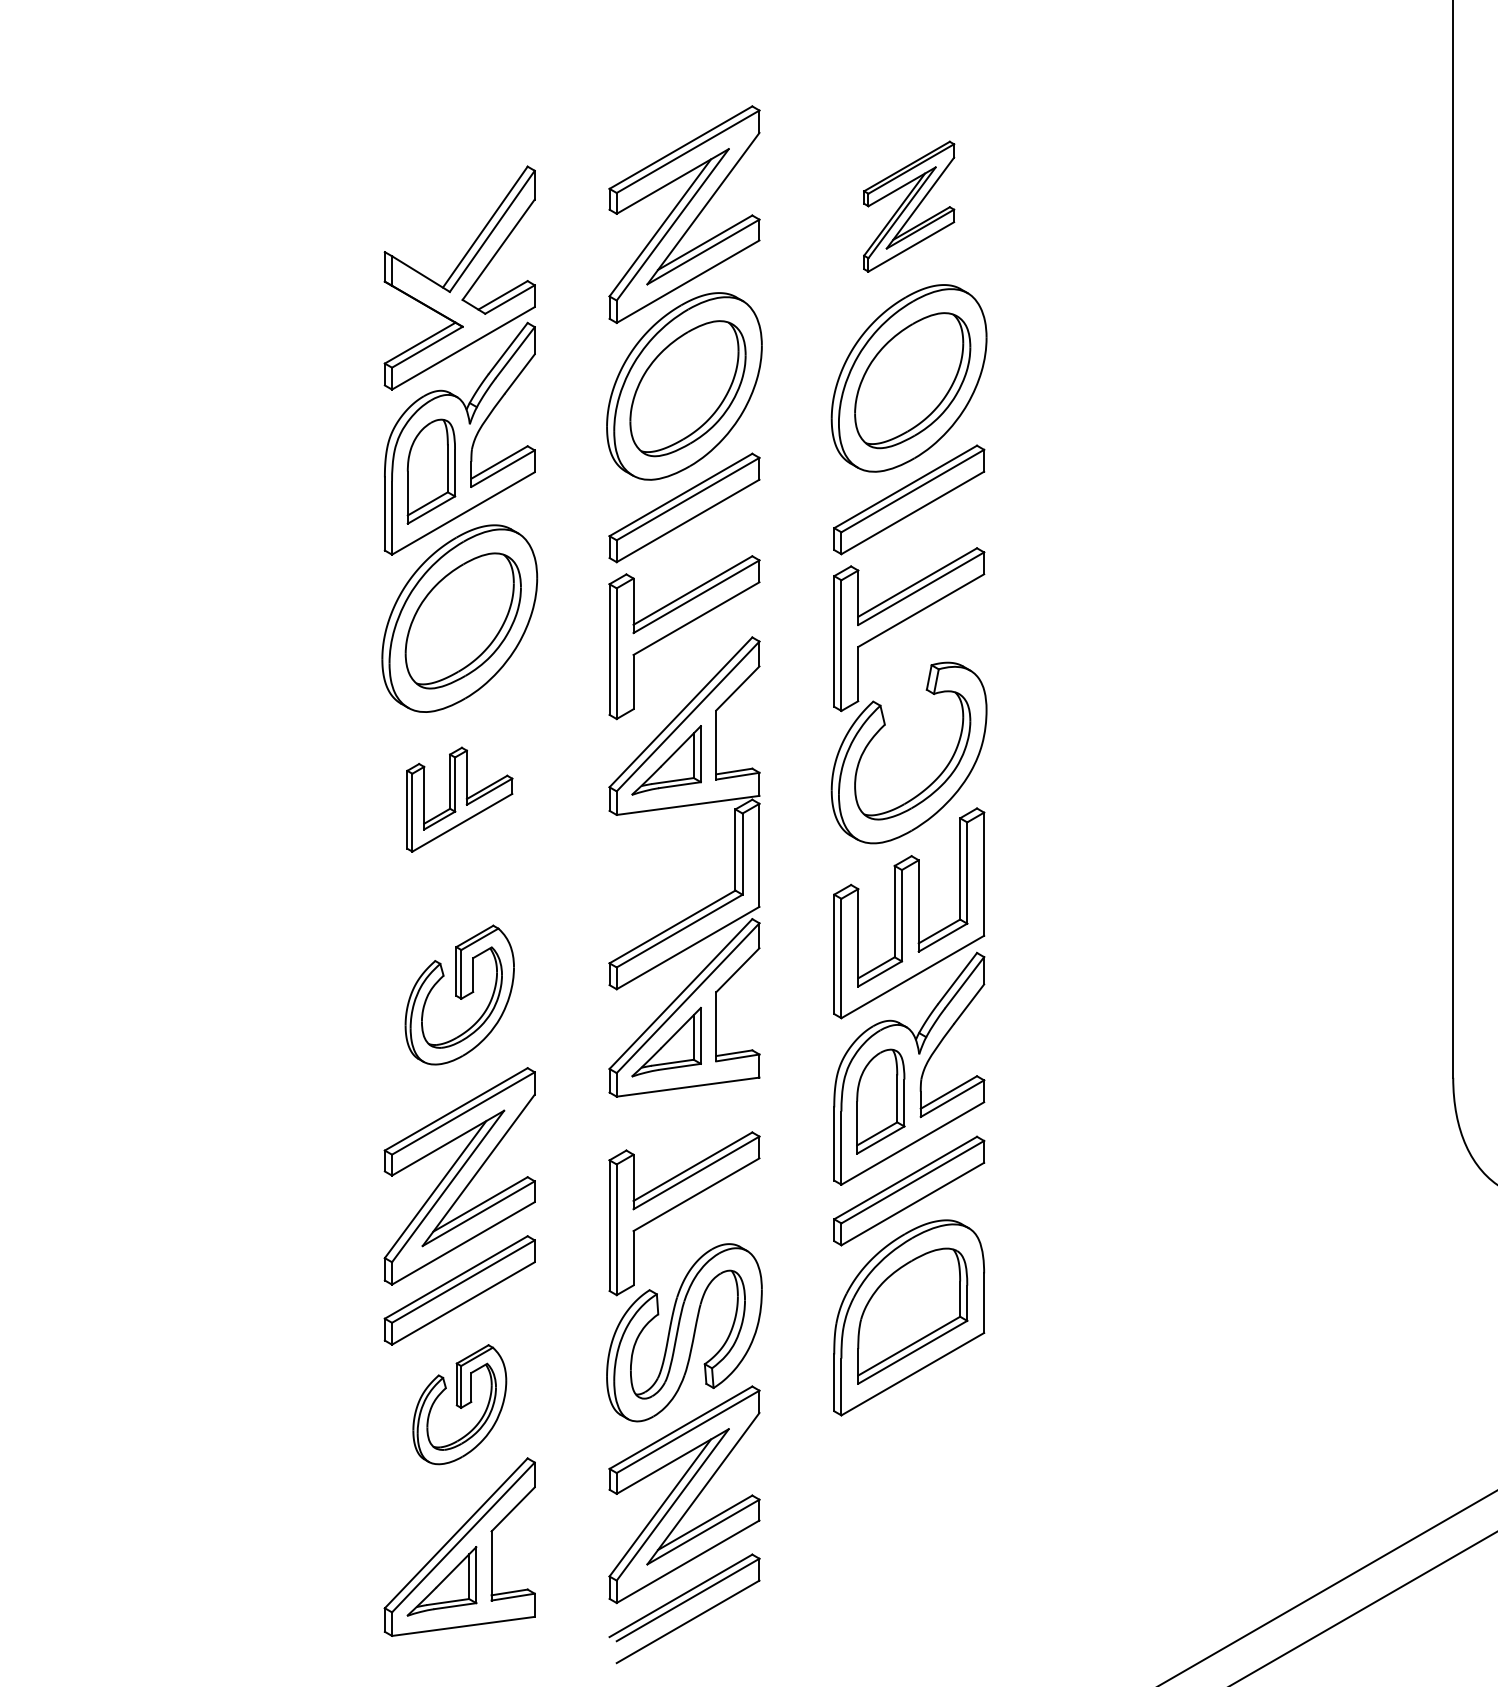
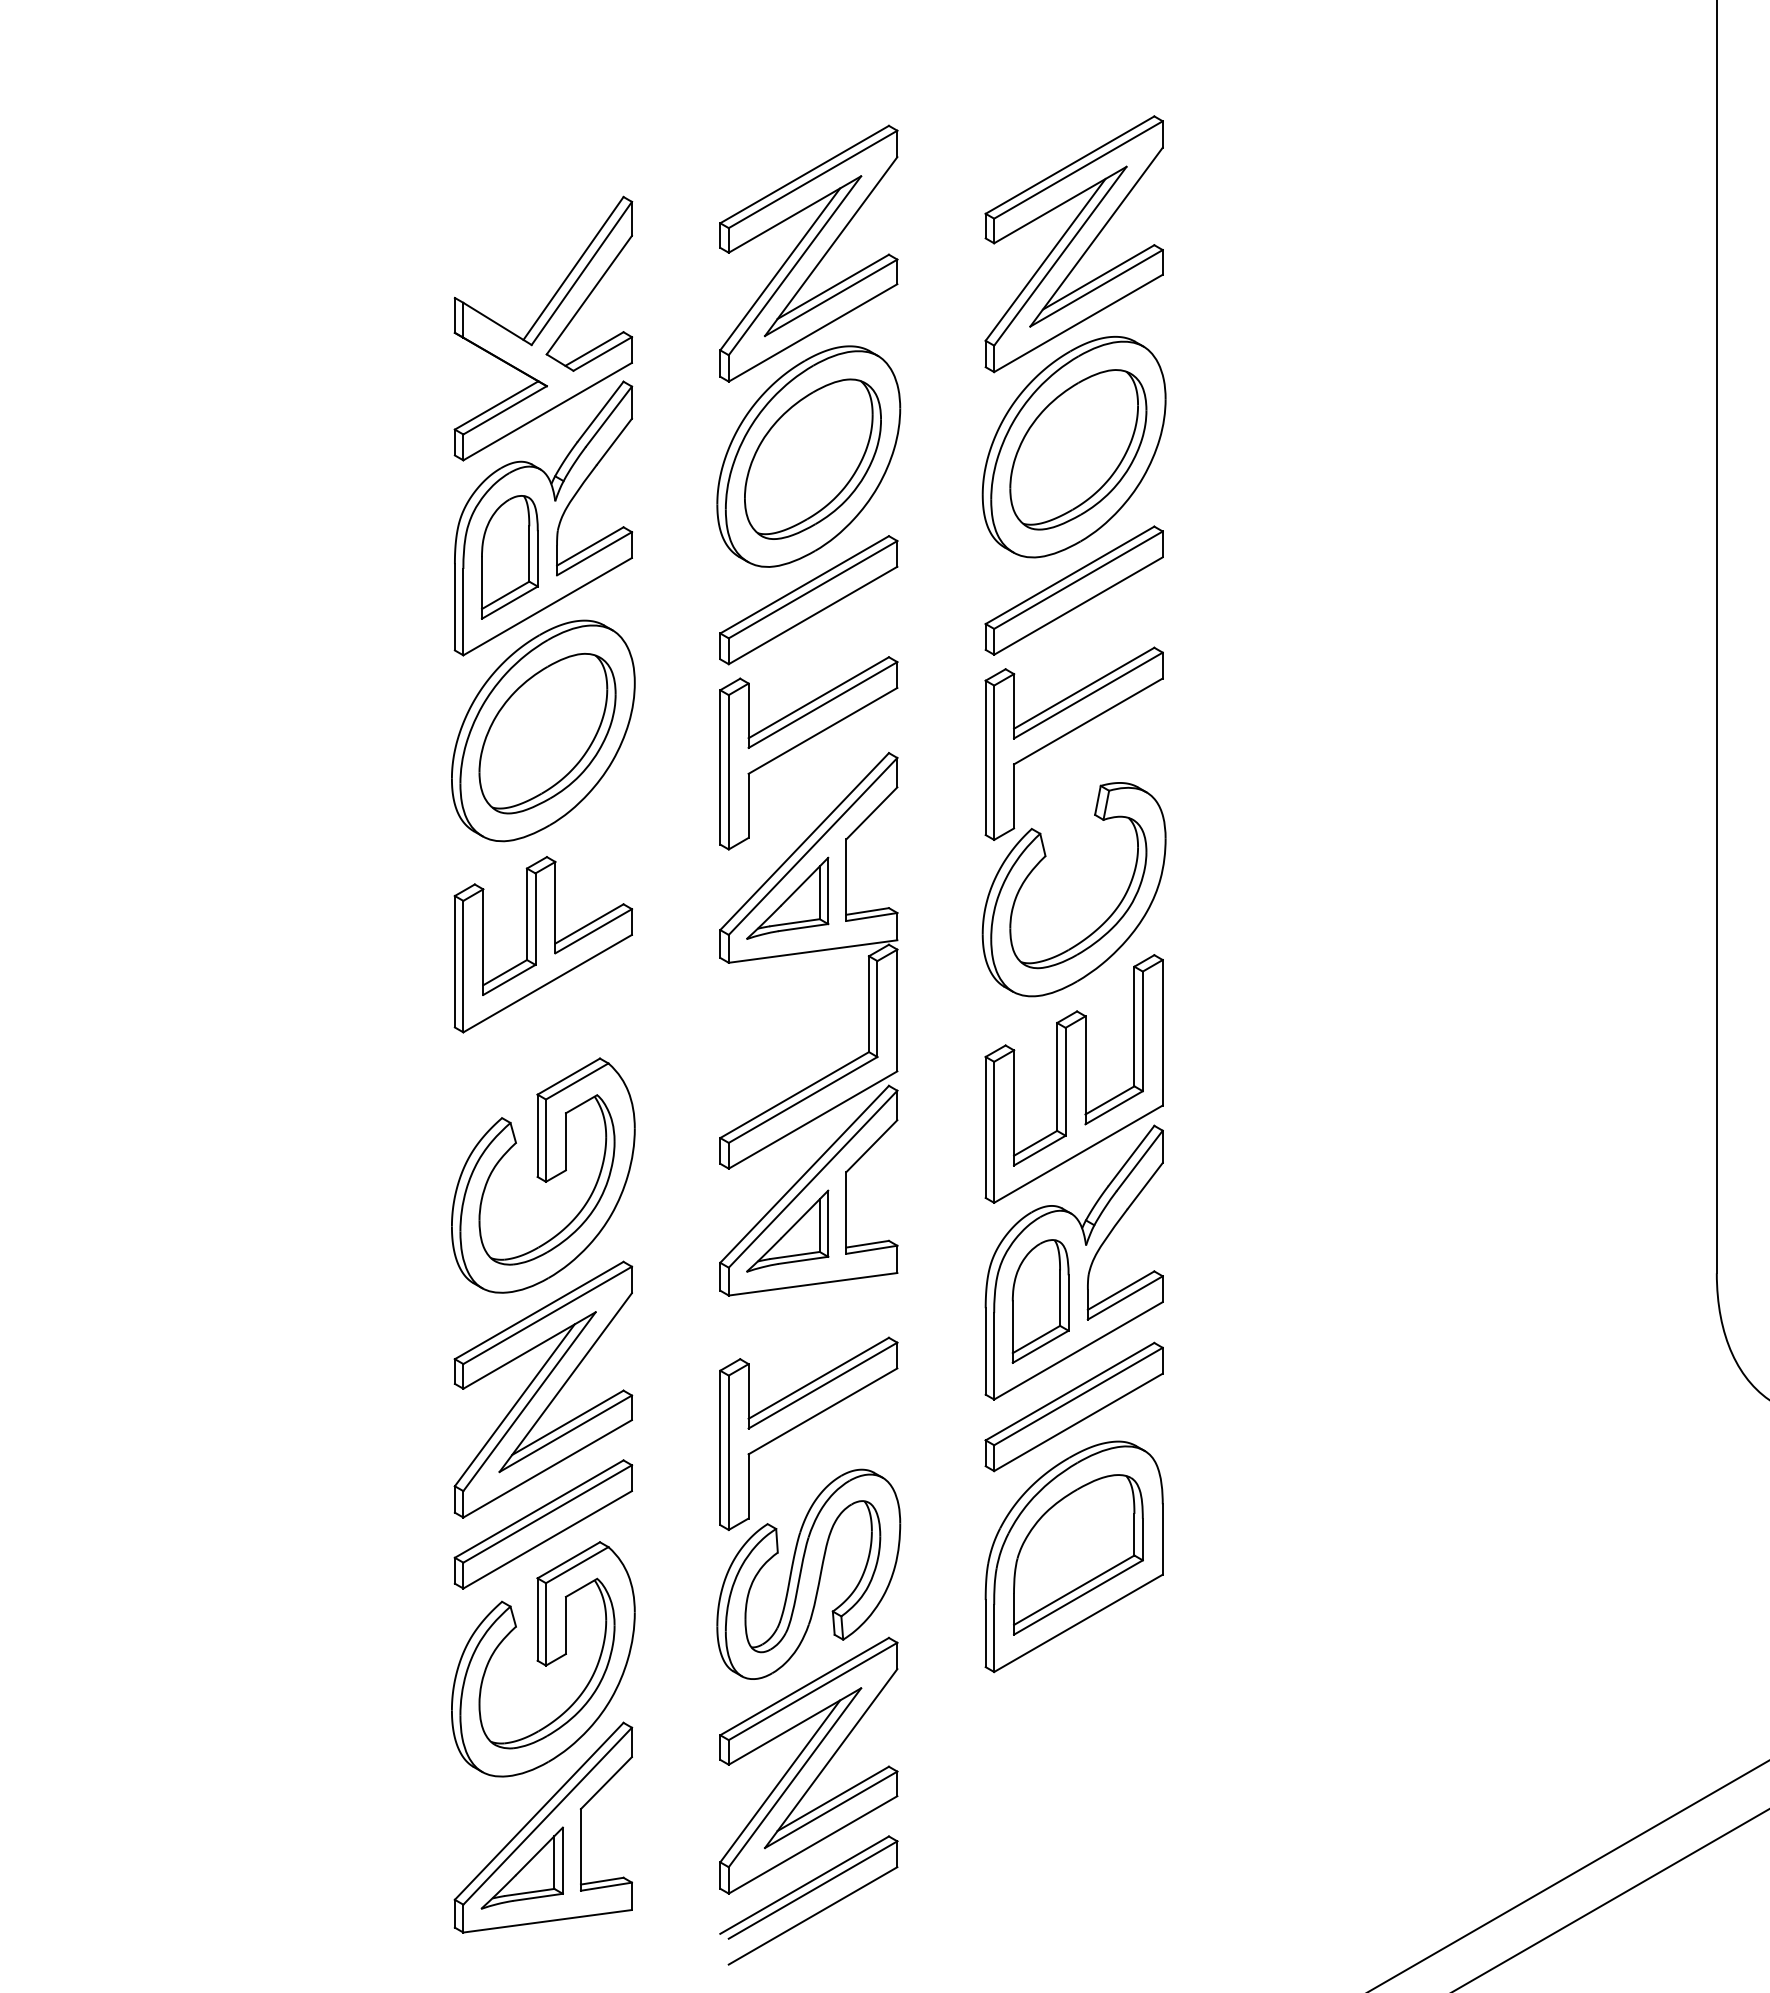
part: (908, 206) -> (1073, 244), size x1.67
part: (459, 799) -> (543, 944), size x1.43
part: (459, 995) -> (543, 1175), size x1.43
part: (459, 1404) -> (543, 1659), size x1.67

